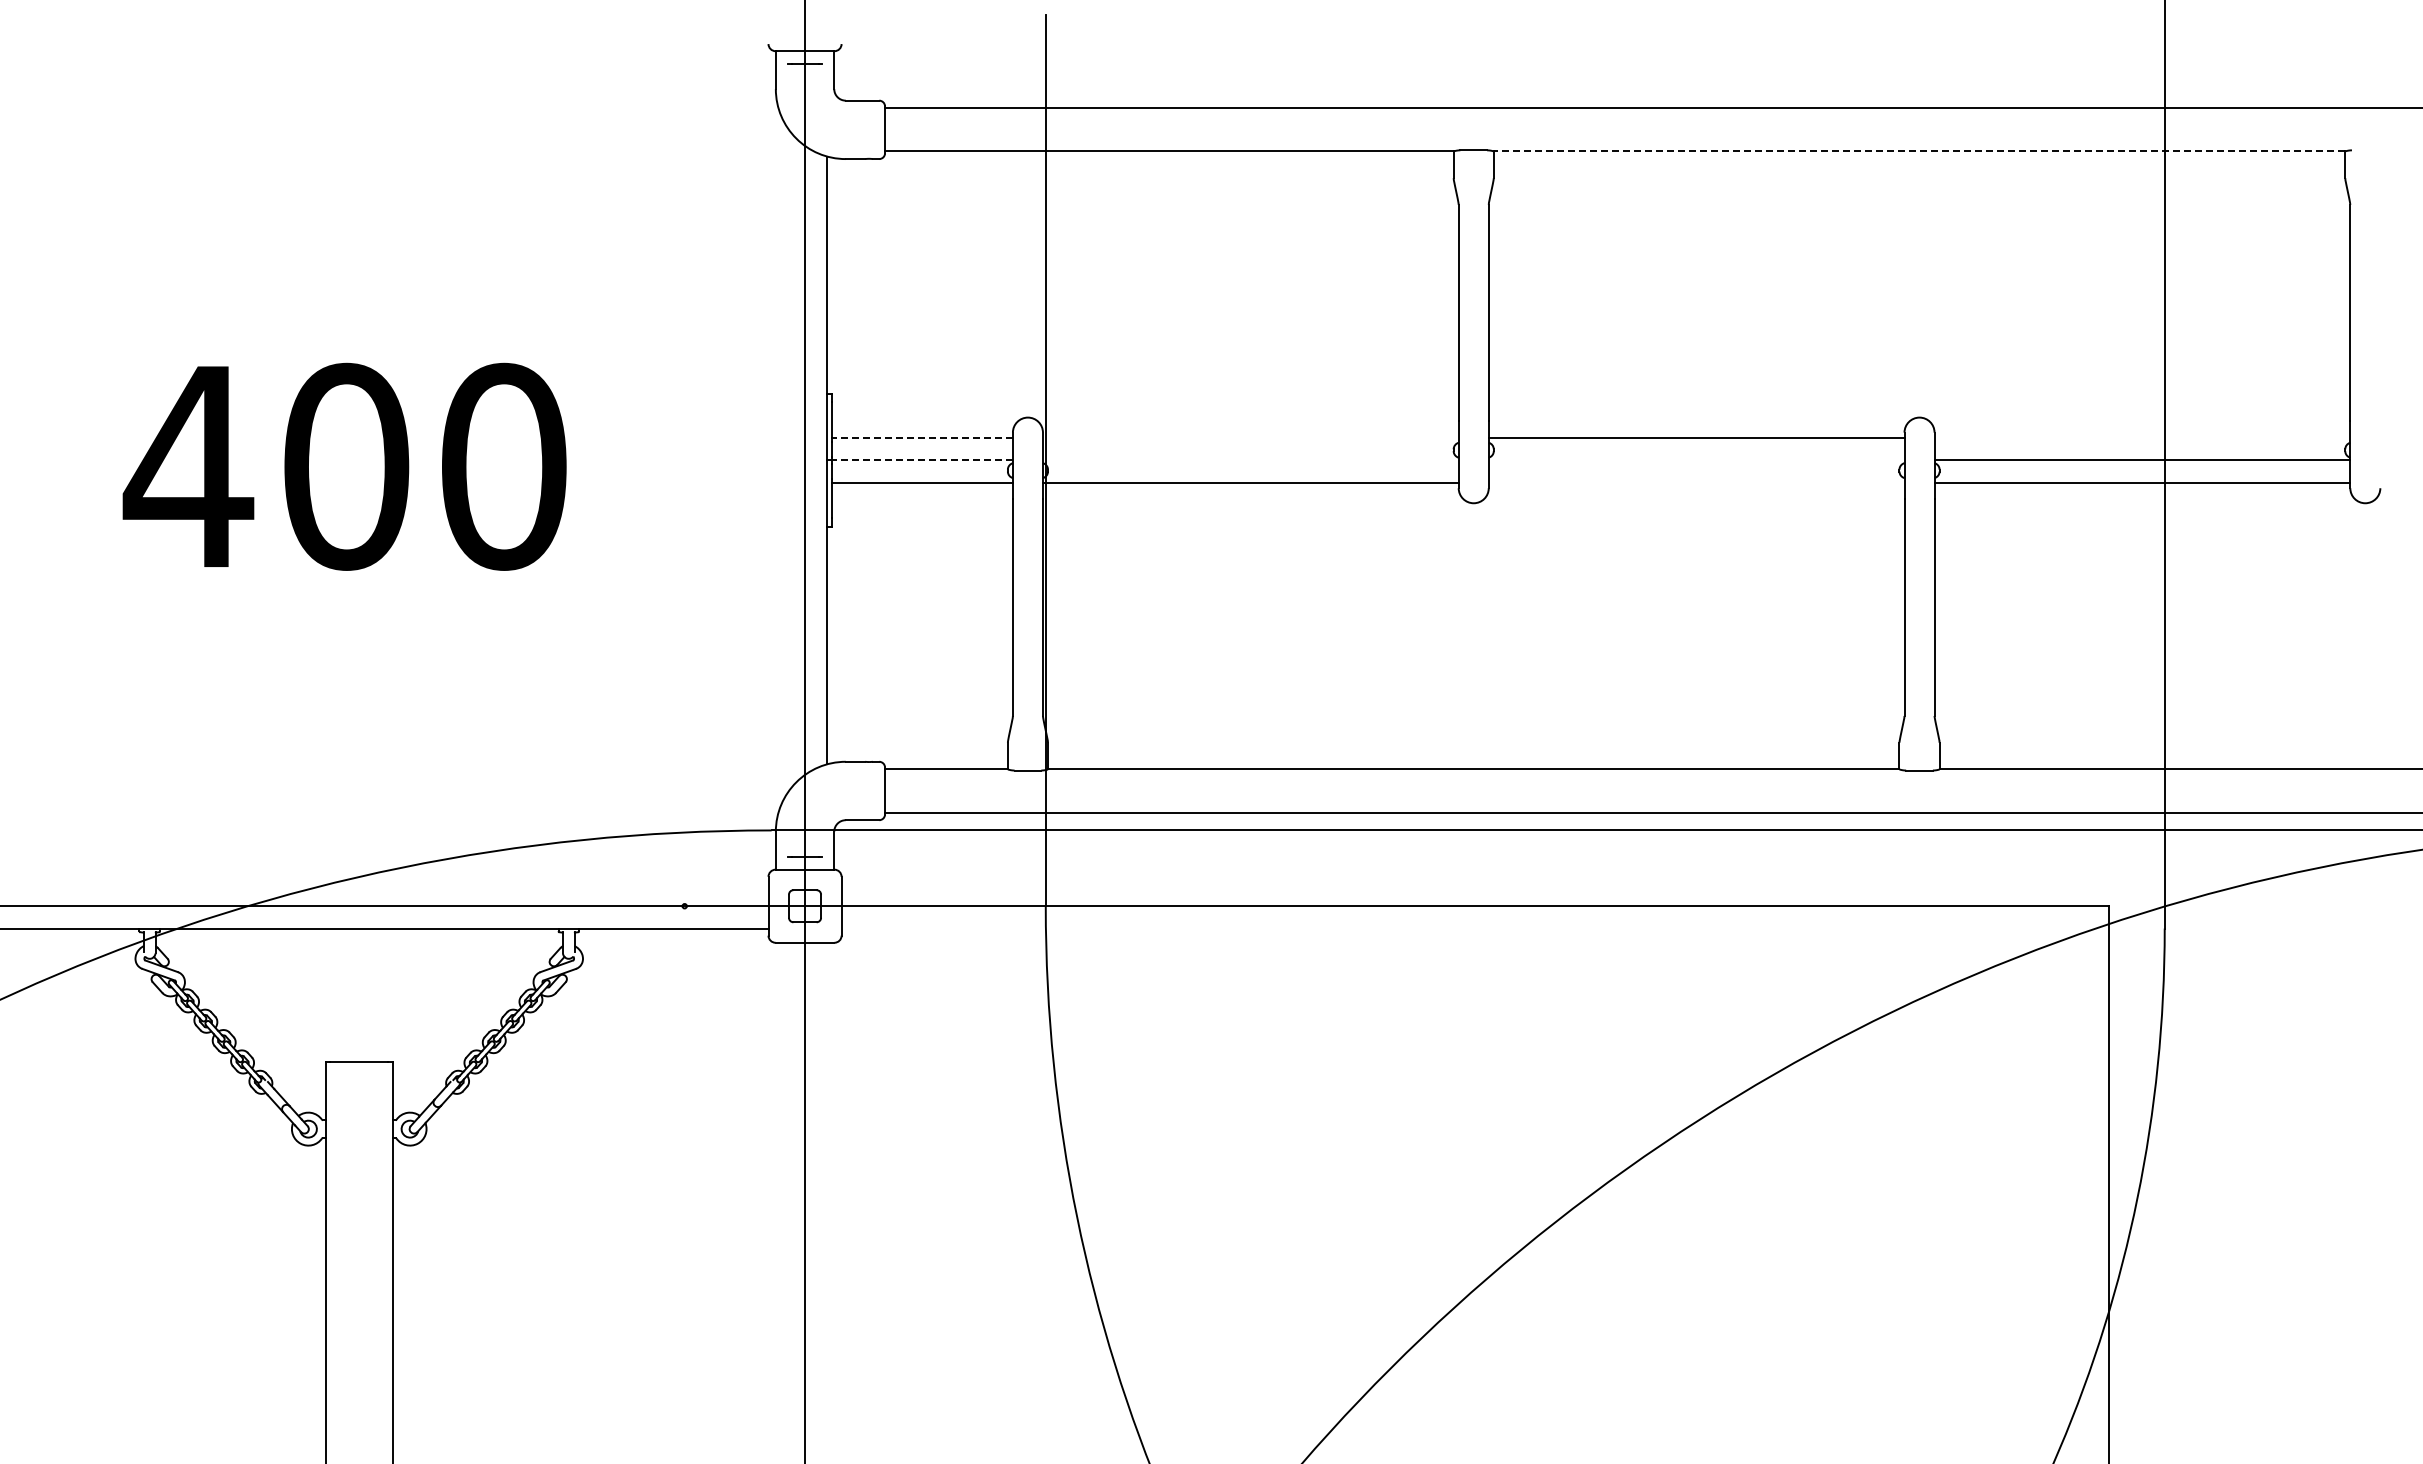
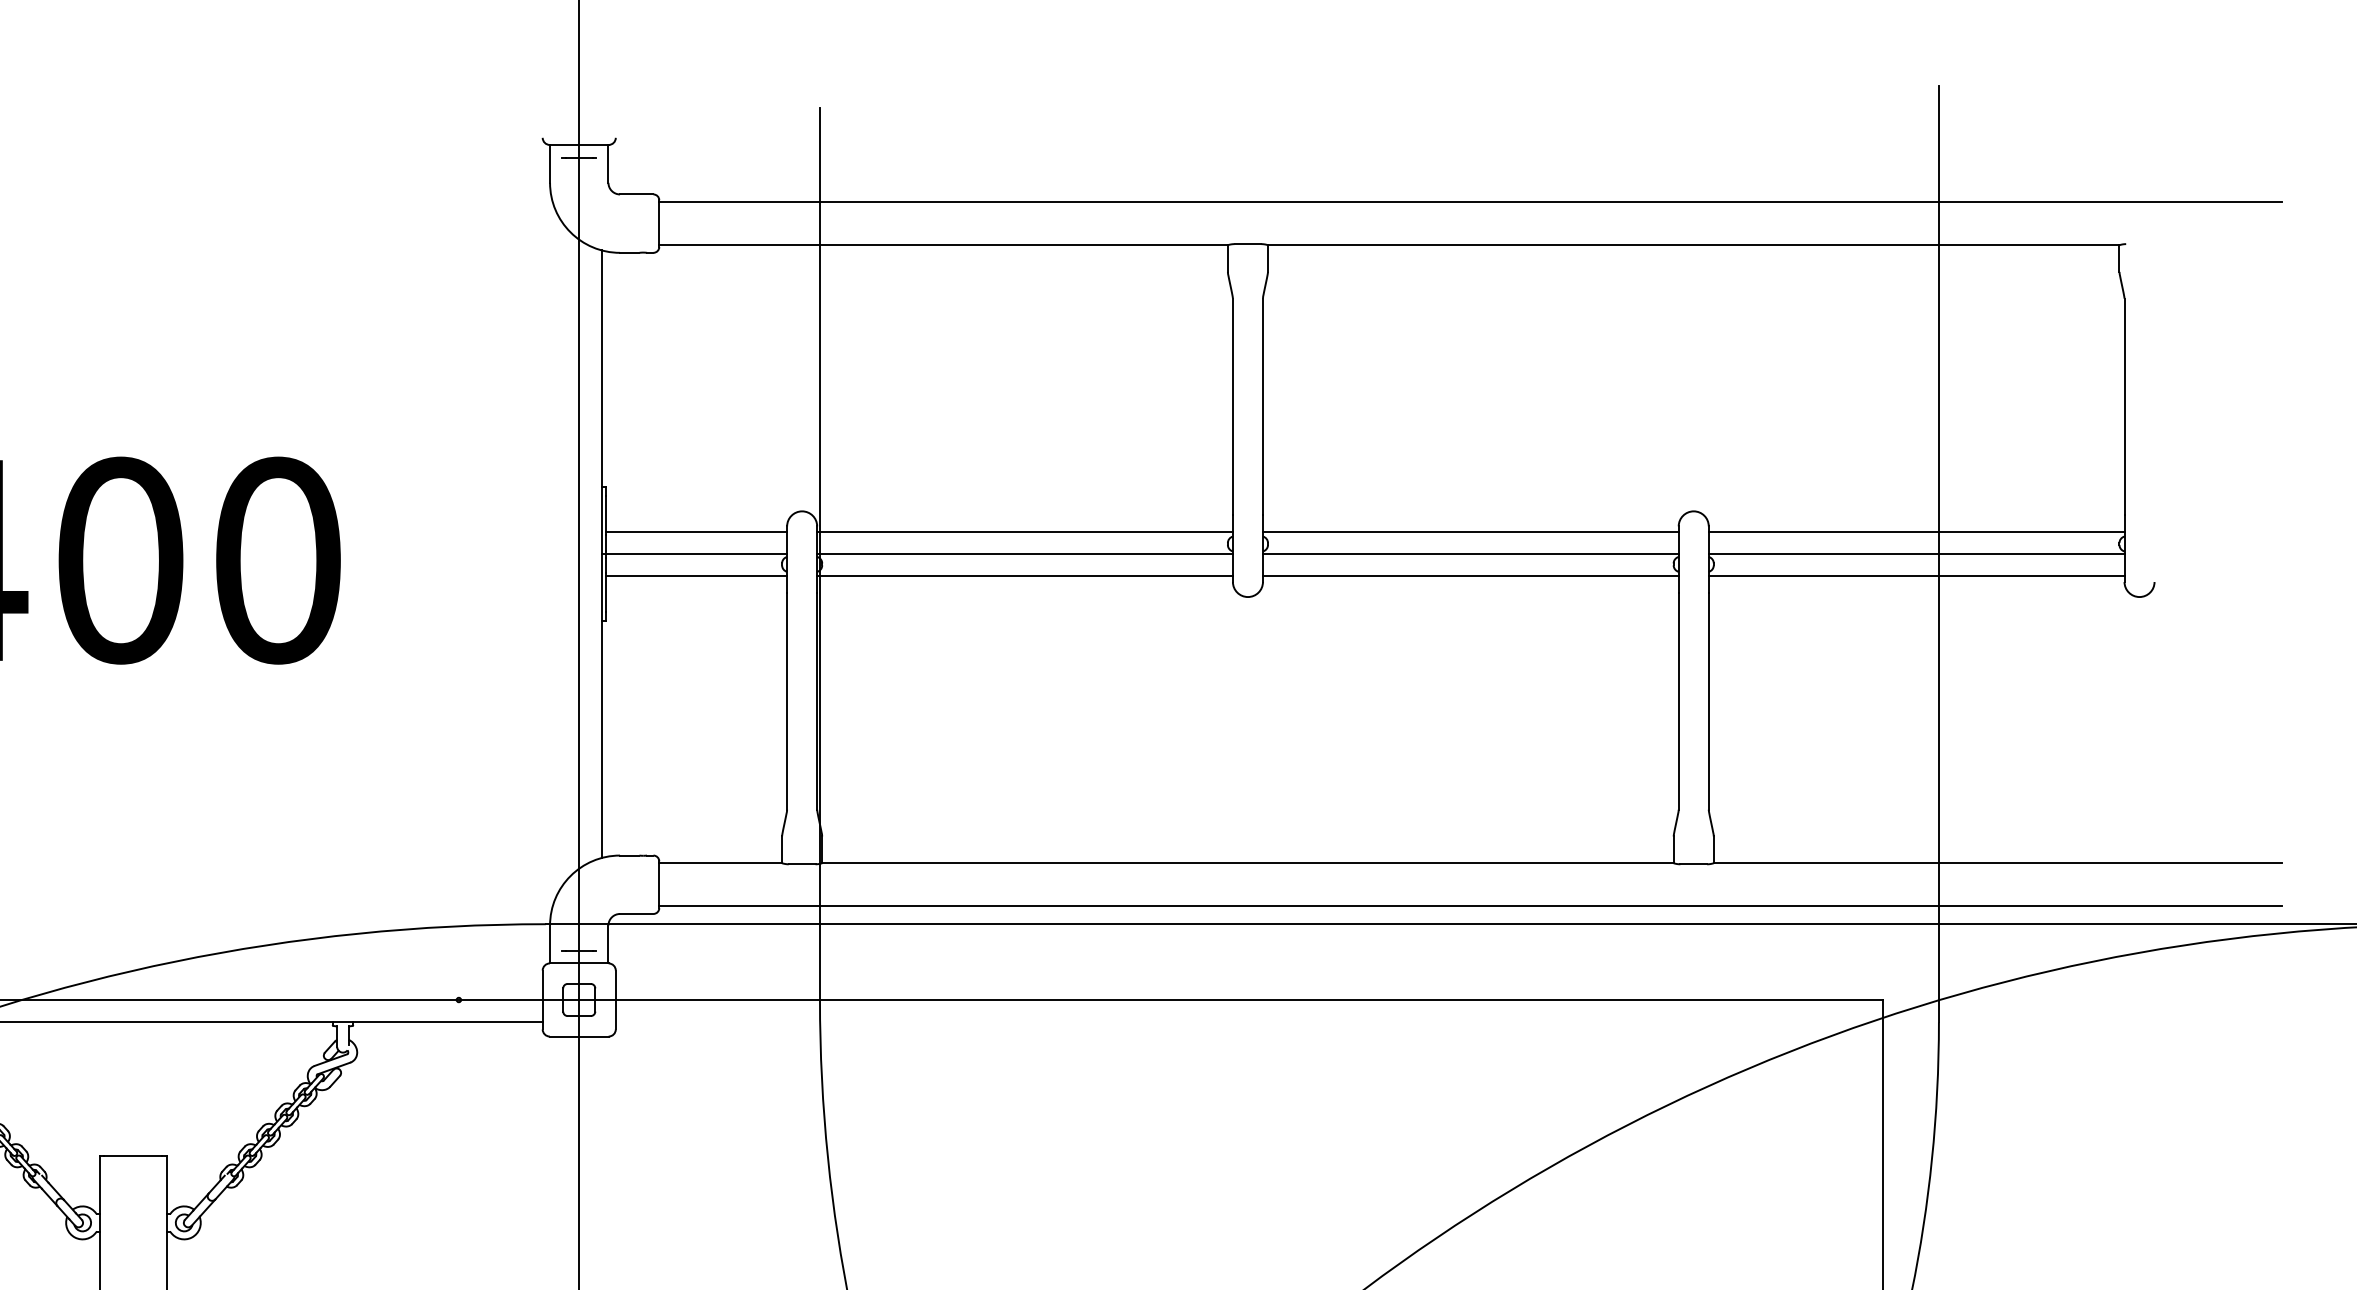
line: (1919, 151) -> (1693, 245), dashed -> solid
line: (922, 438) -> (696, 532), dashed -> solid
line: (1250, 438) -> (1024, 532), added
line: (2142, 438) -> (1916, 532), added
line: (922, 460) -> (696, 554), dashed -> solid
line: (1250, 460) -> (1024, 554), added
line: (1696, 460) -> (1470, 554), added
line: (1696, 482) -> (1470, 576), added

